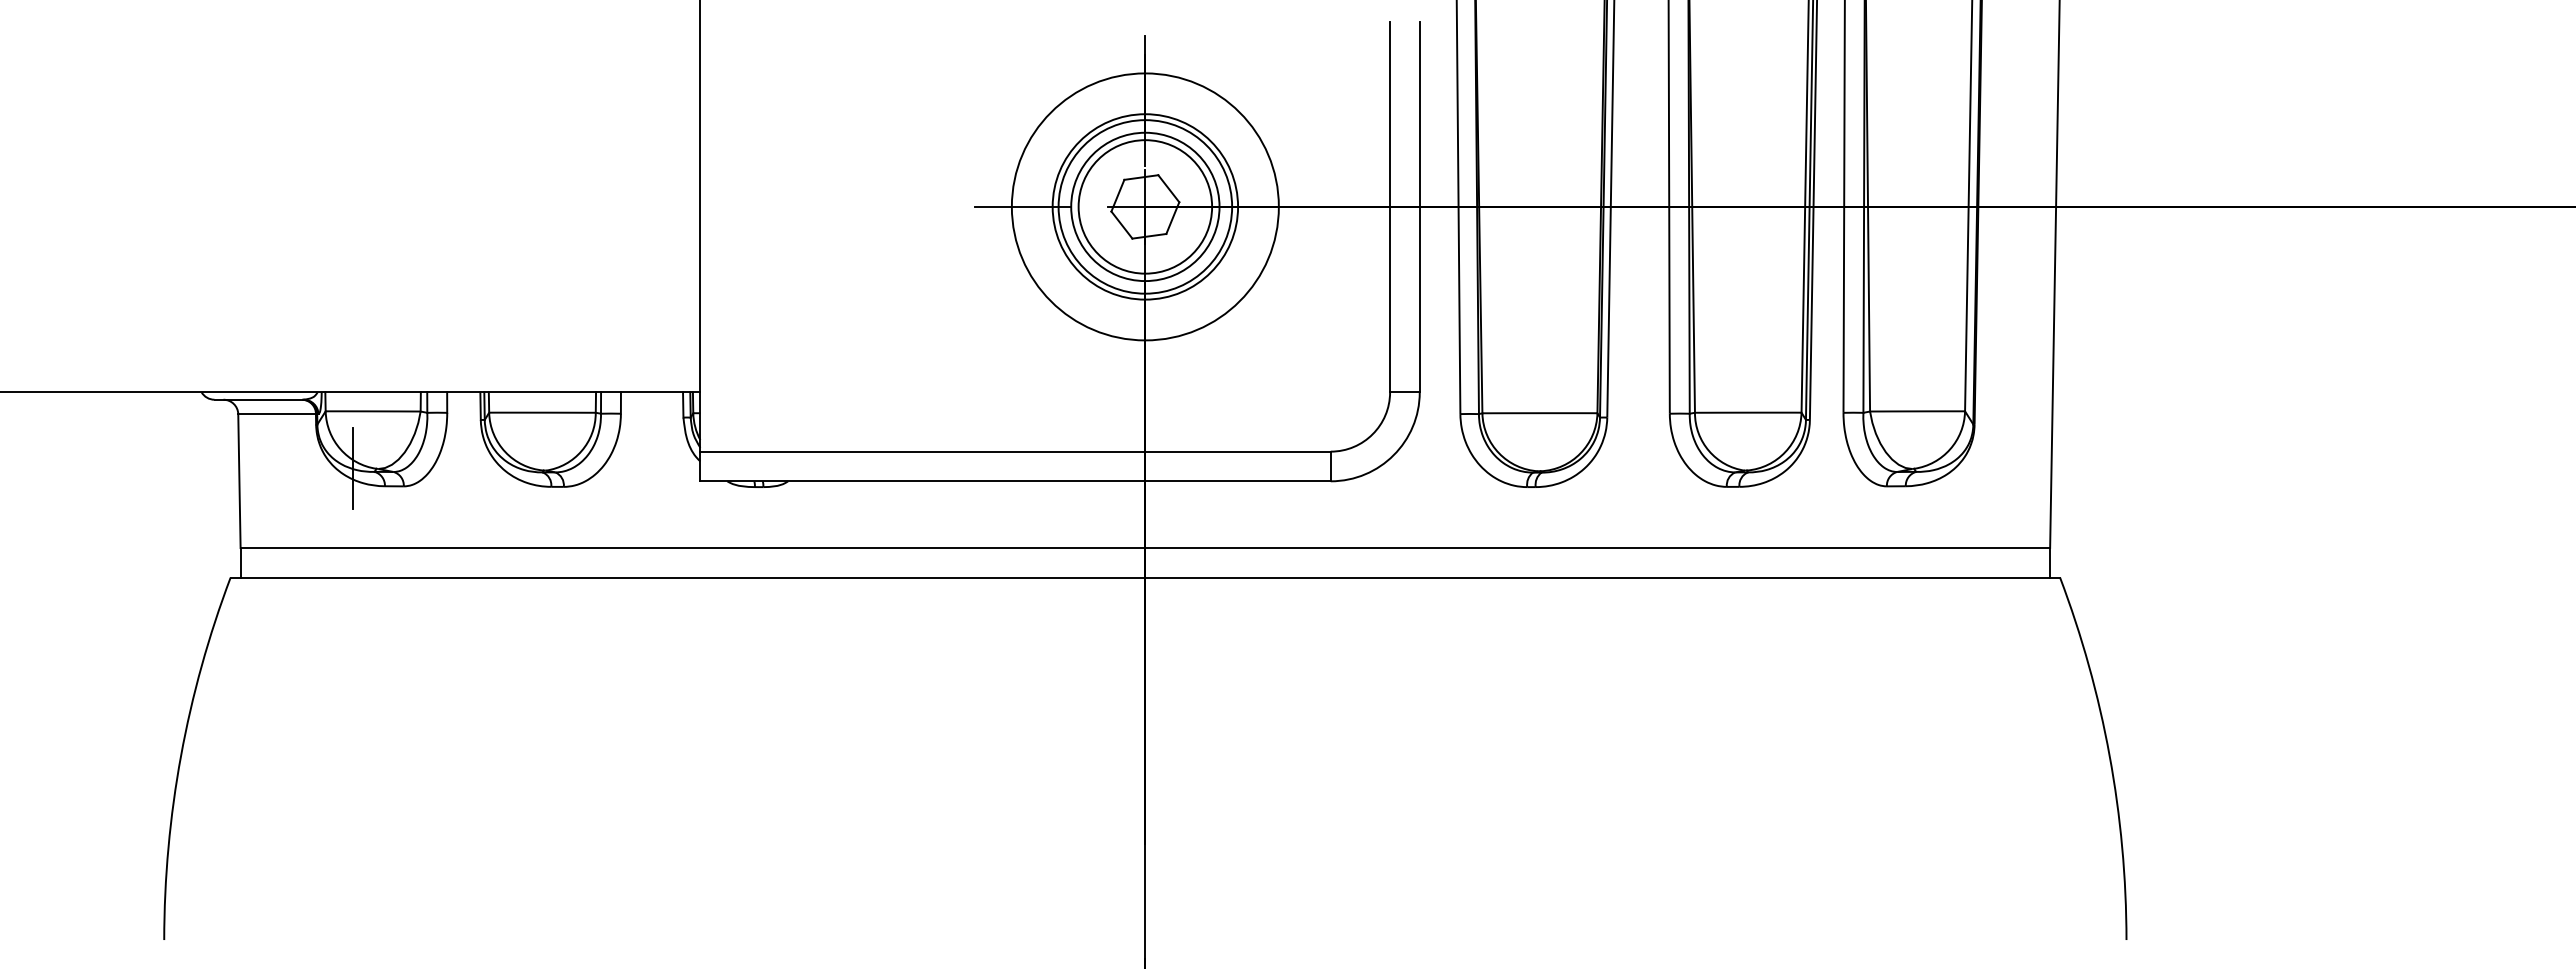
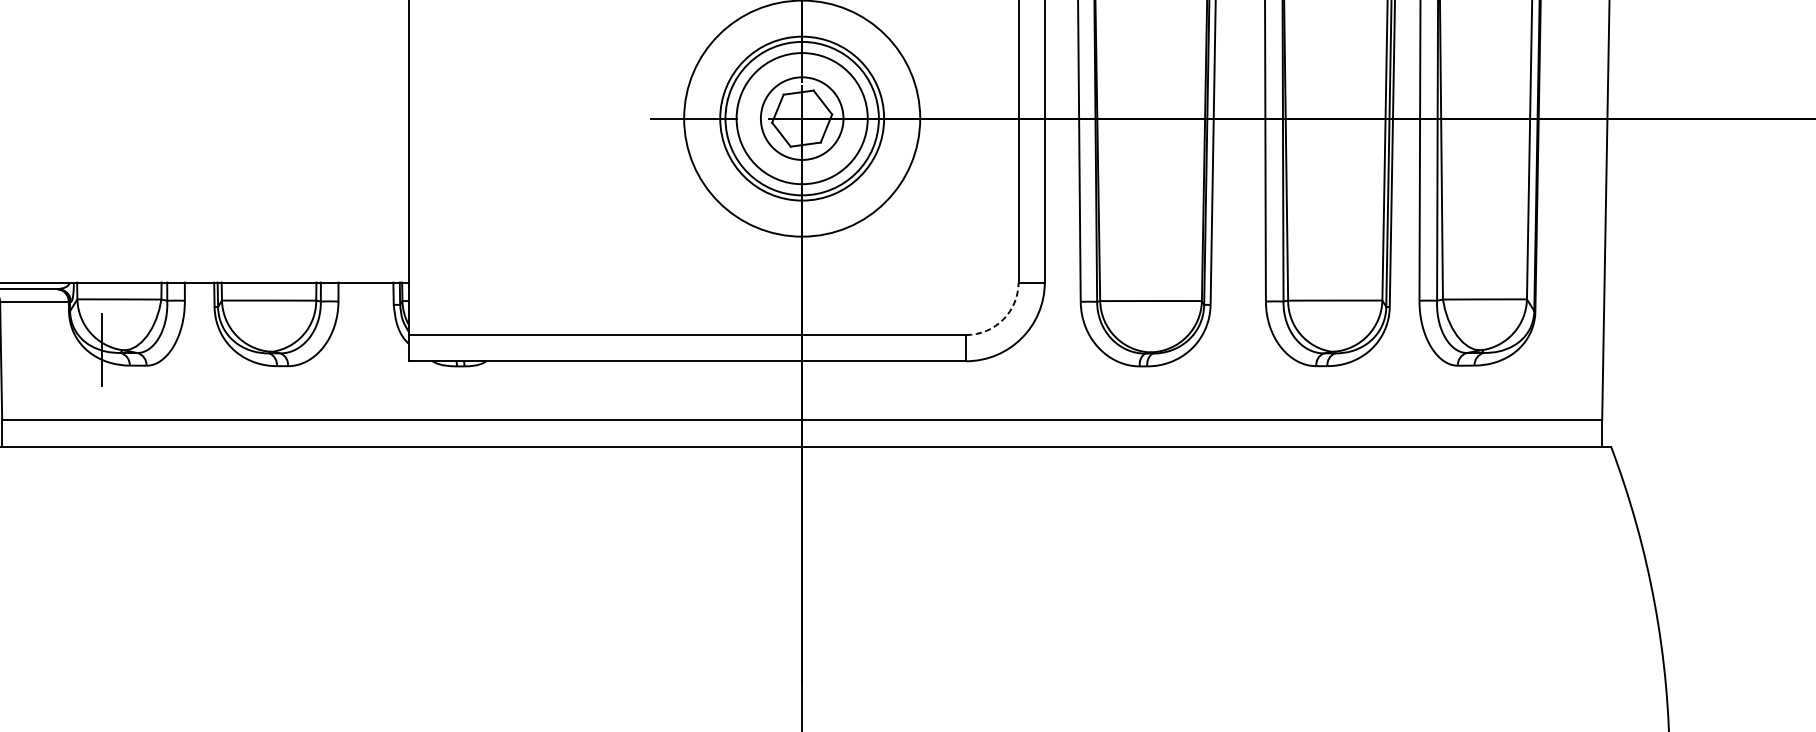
circle: (1145, 206) -> (802, 118), size x0.7
arc: (1372, 434) -> (1003, 319), solid -> dashed

